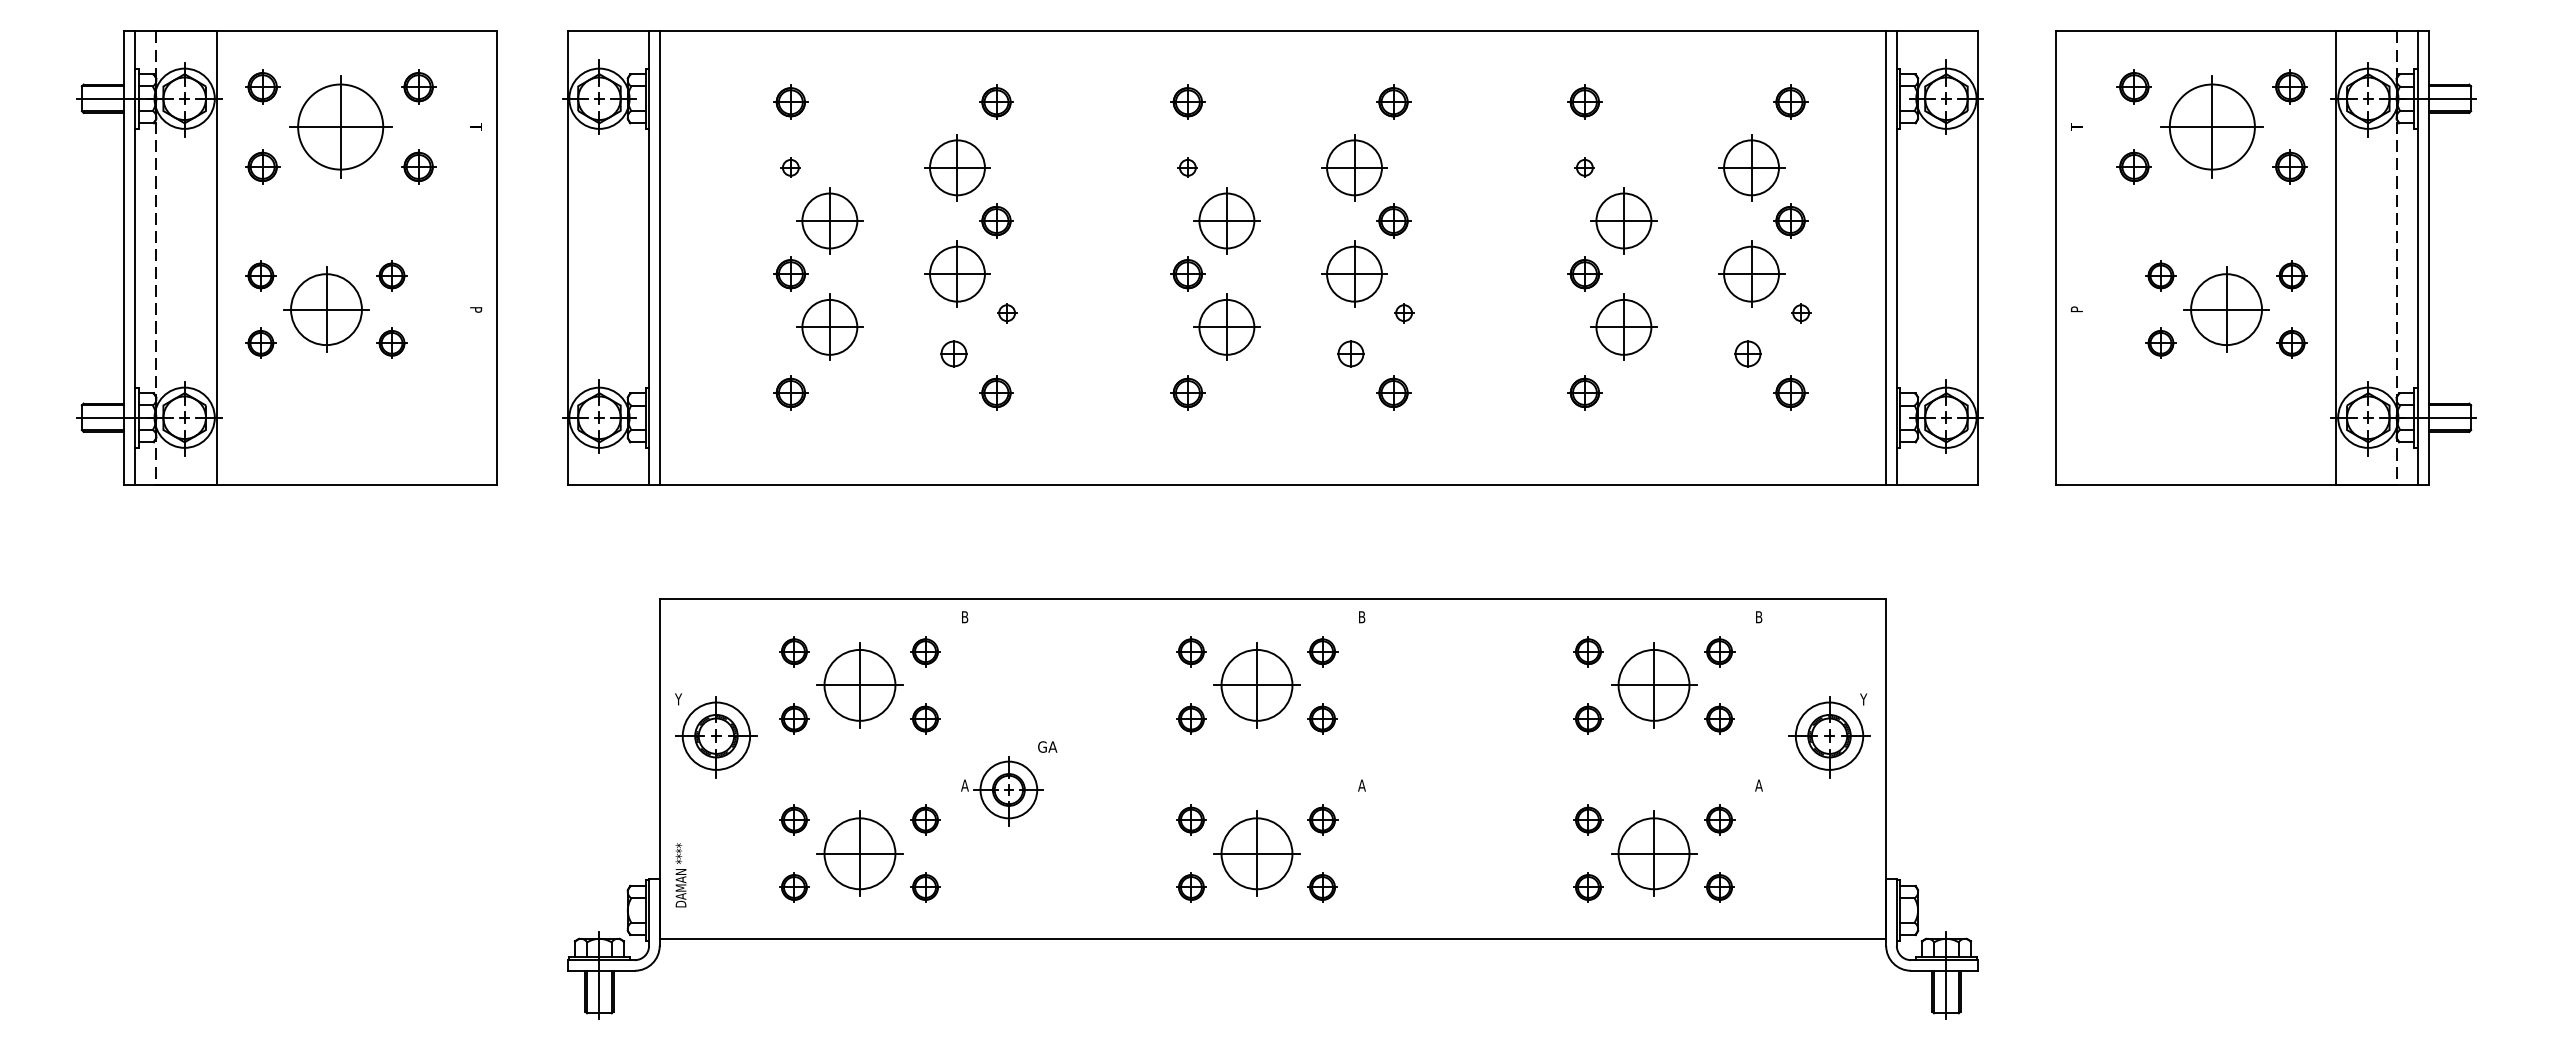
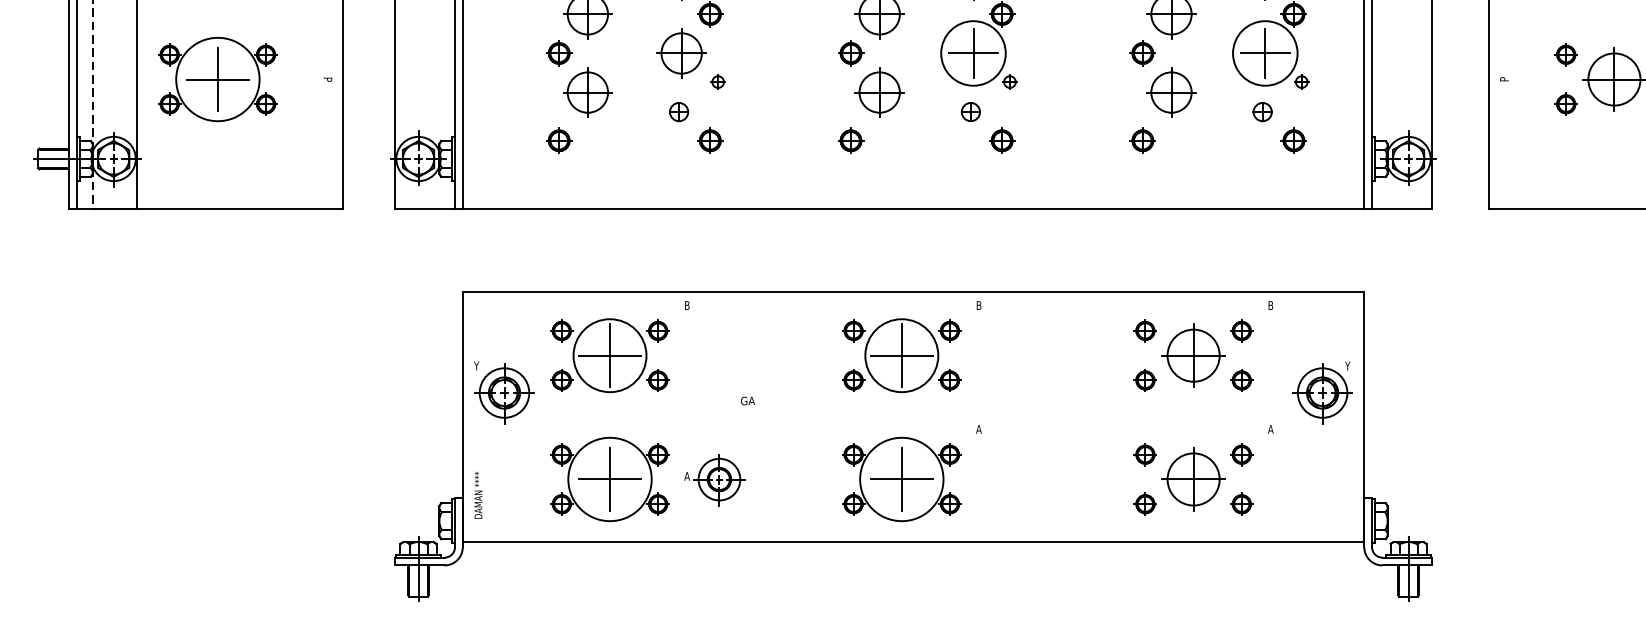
circle: (1354, 273) -> (973, 52), size x1.6
circle: (1751, 273) -> (1265, 52), size x1.6
circle: (326, 309) -> (217, 79), size x1.6
circle: (859, 684) -> (609, 355), size x1.4
circle: (1256, 684) -> (901, 355), size x1.4
part: (1002, 791) -> (714, 480), moved
circle: (859, 853) -> (609, 479), size x1.6
circle: (1256, 853) -> (901, 479), size x1.6

